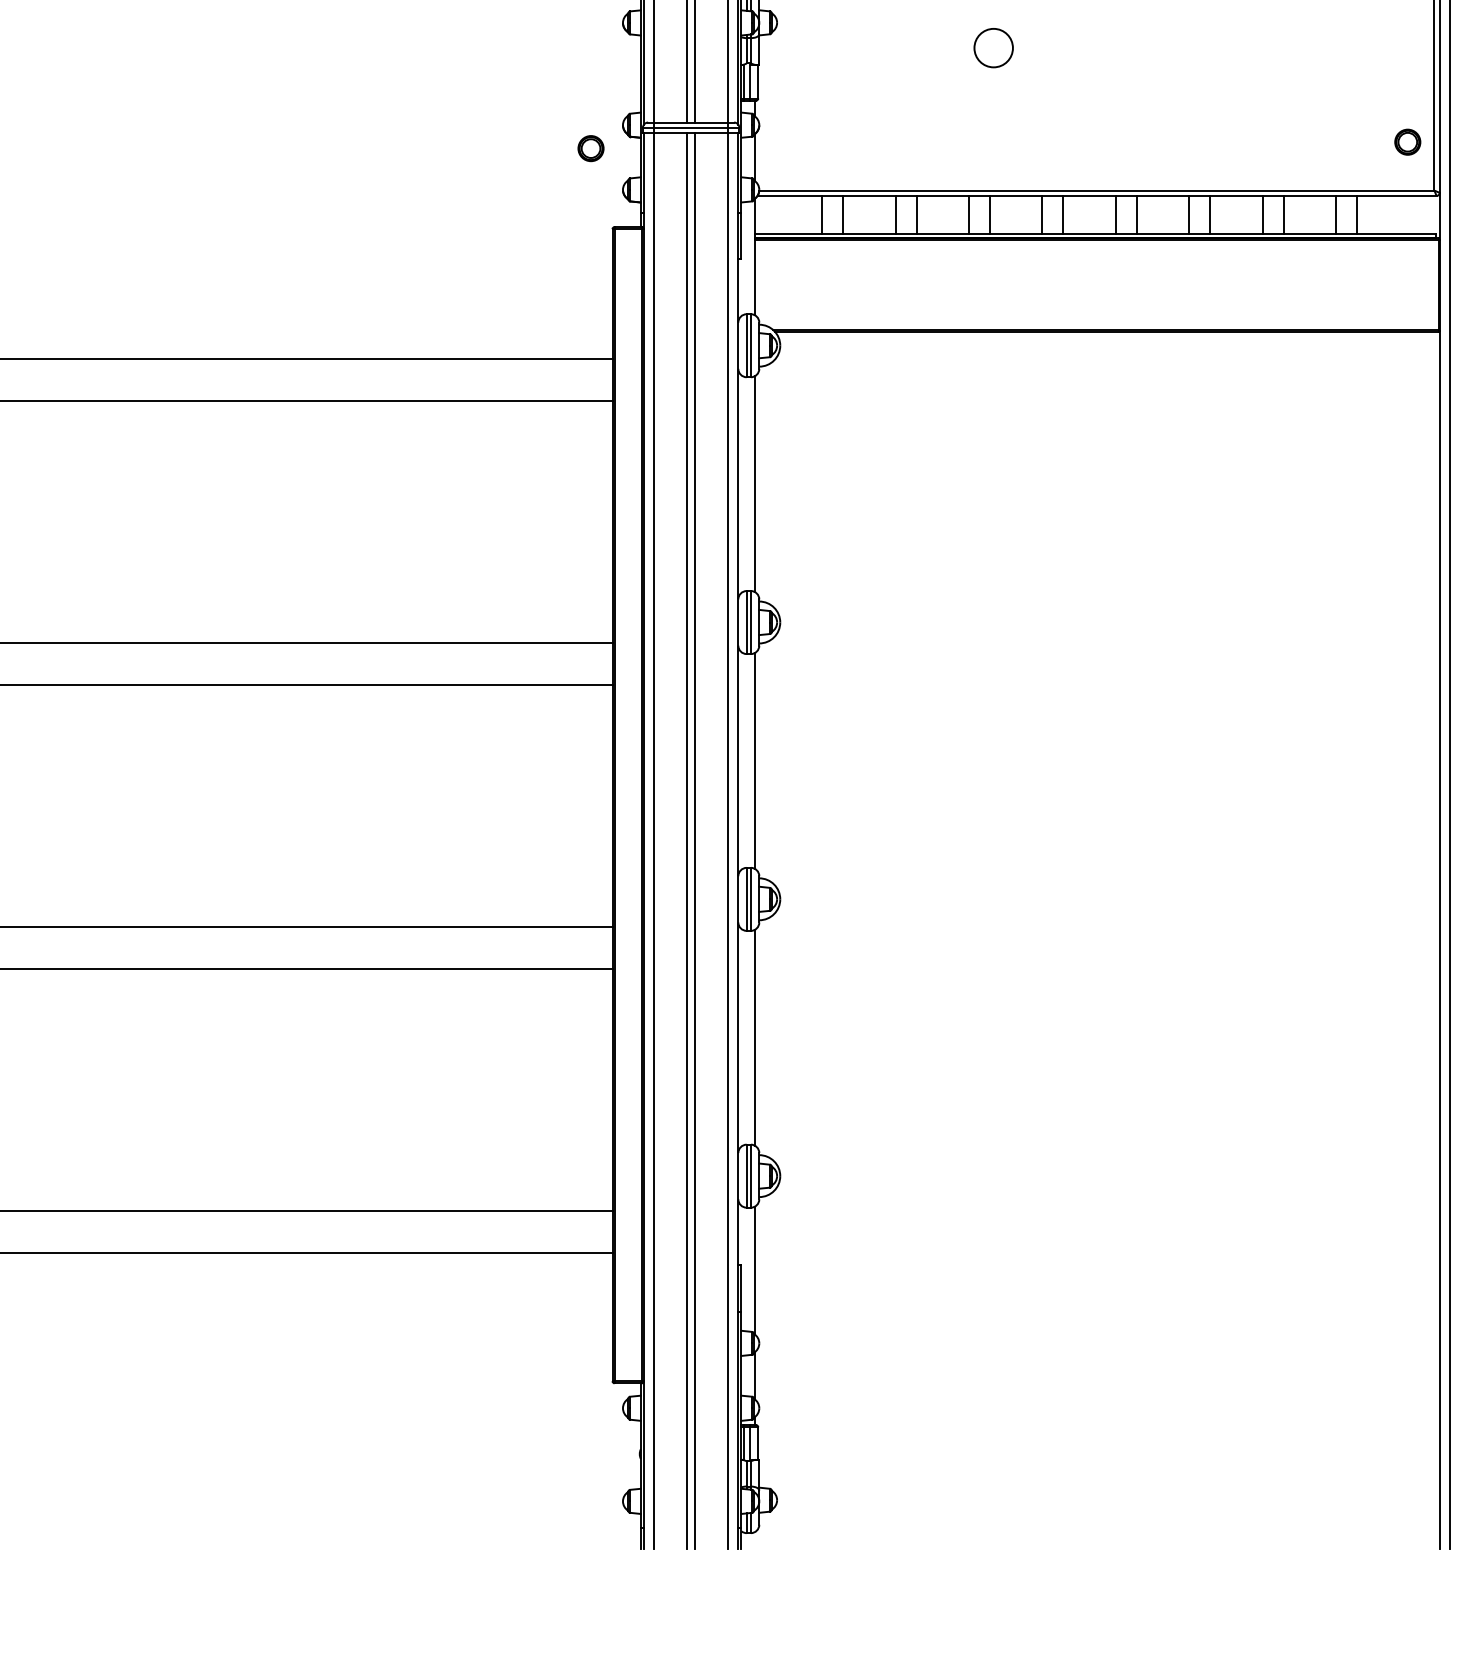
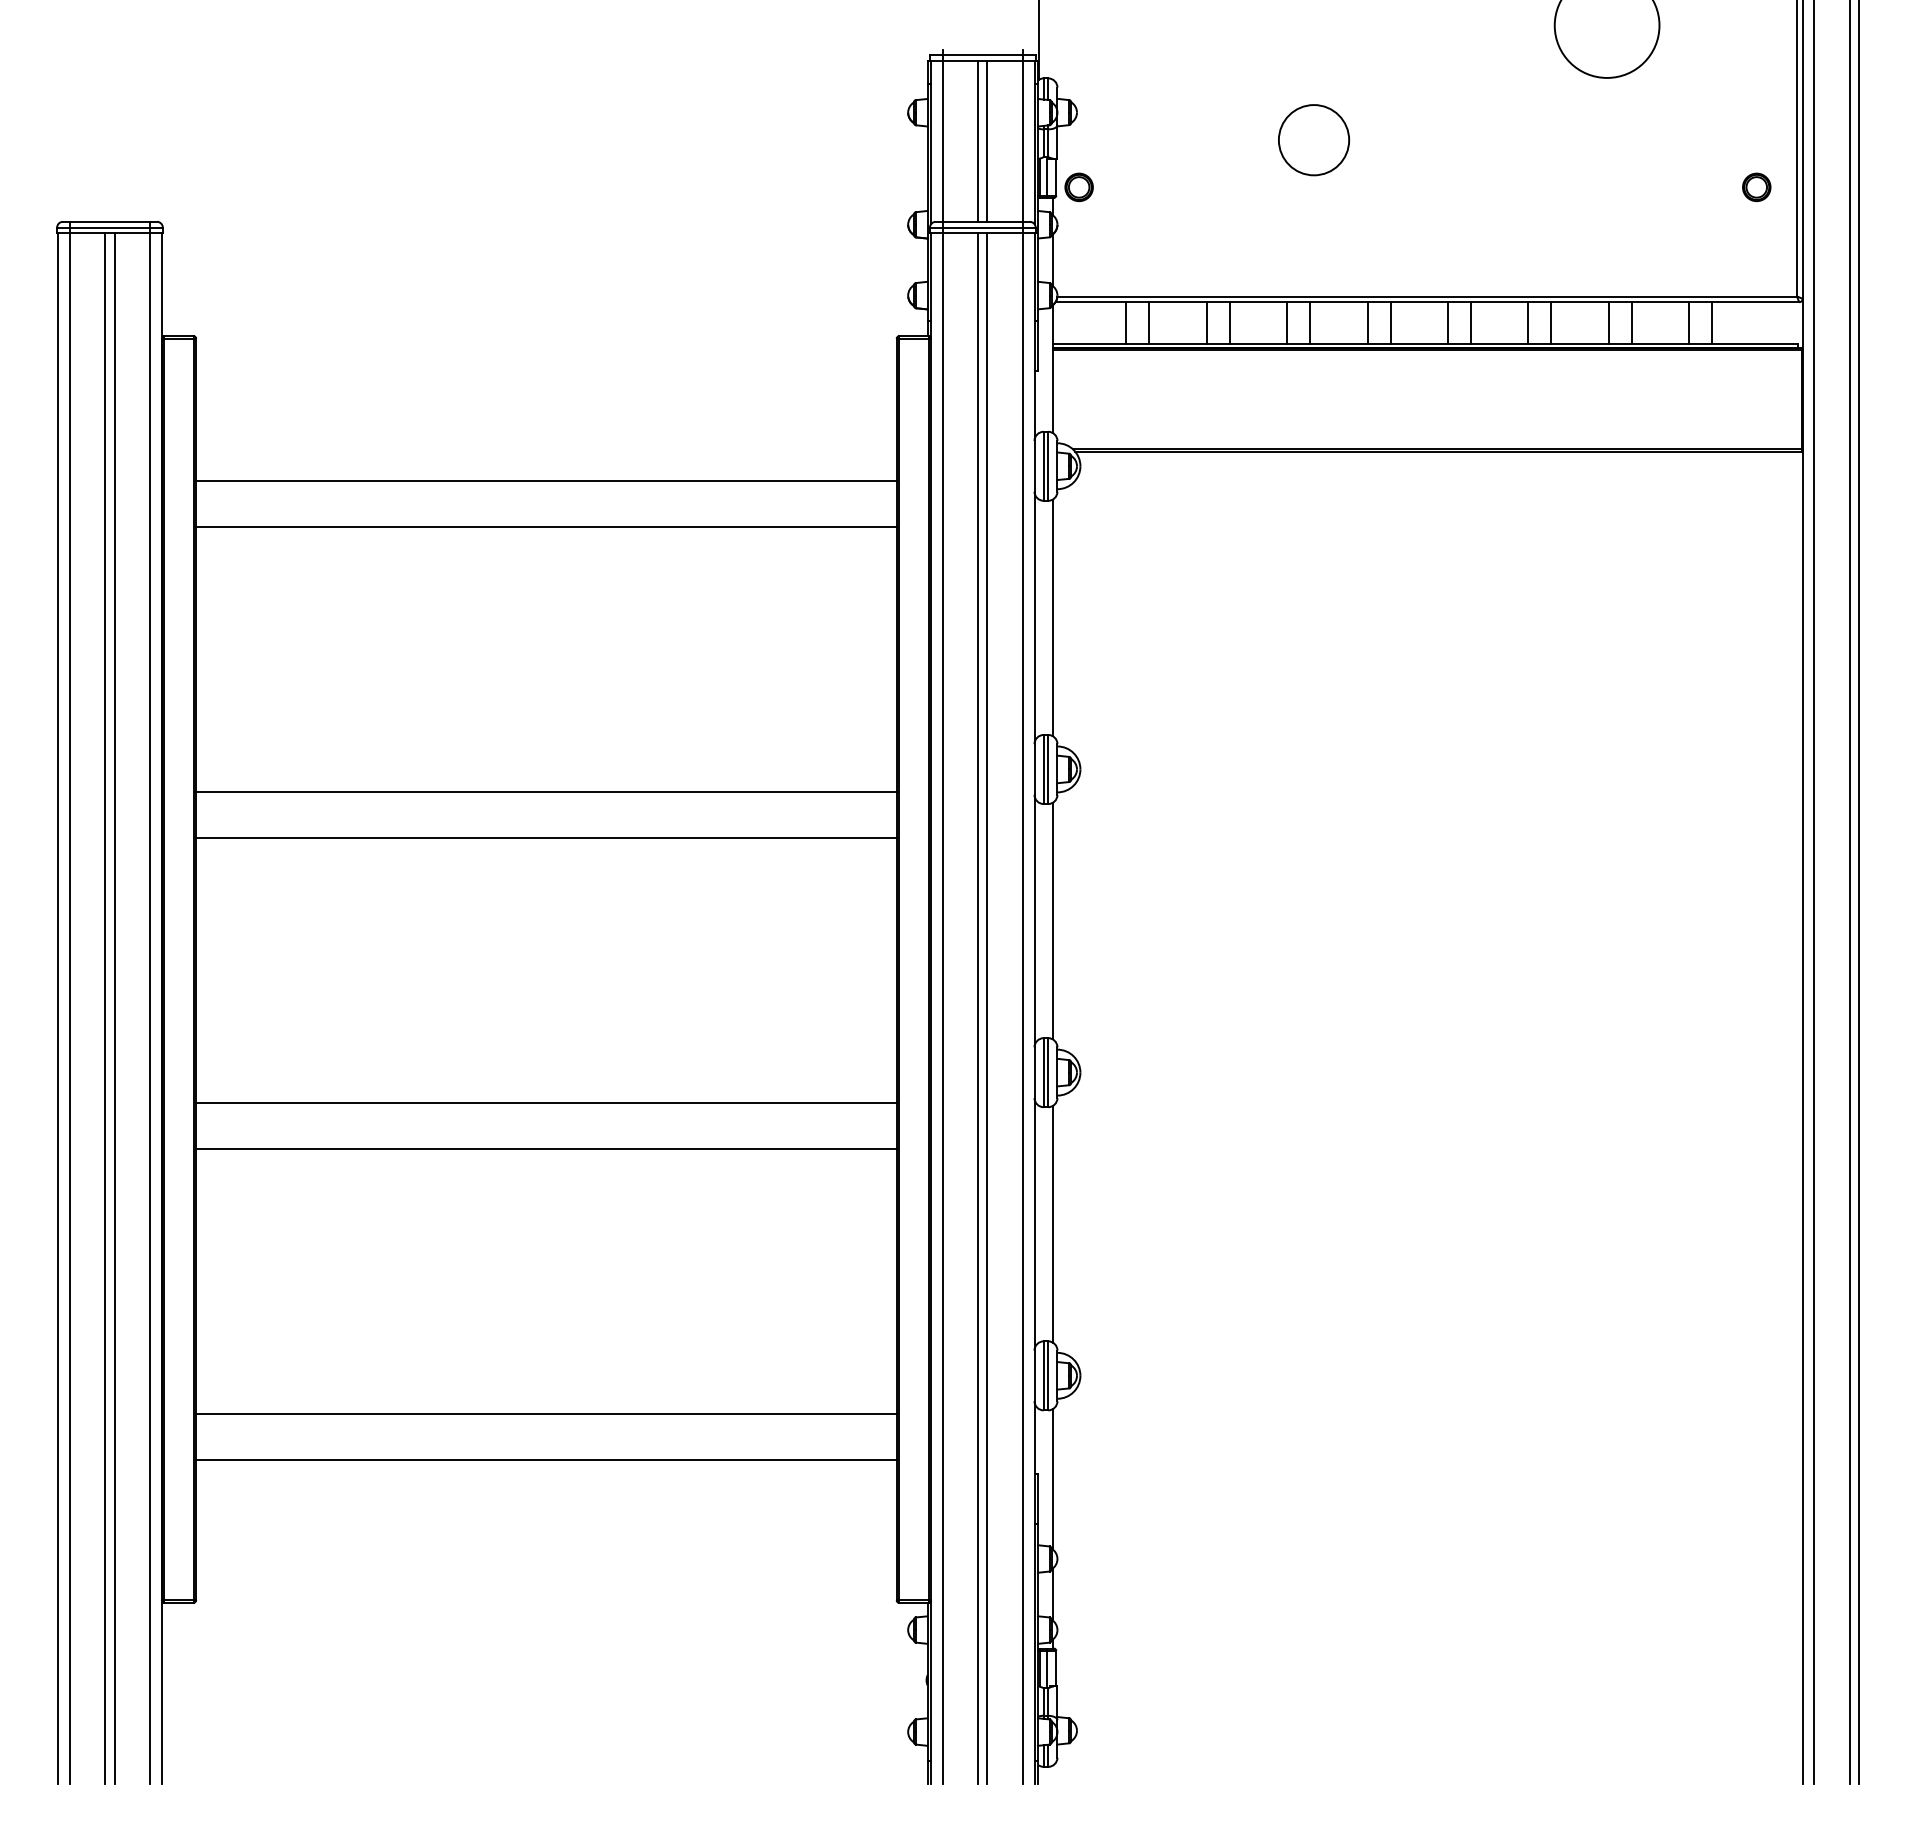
circle: (993, 48) -> (1314, 140), size x1.67
part: (1407, 142) -> (1756, 187), moved
part: (590, 148) -> (1078, 187), moved

